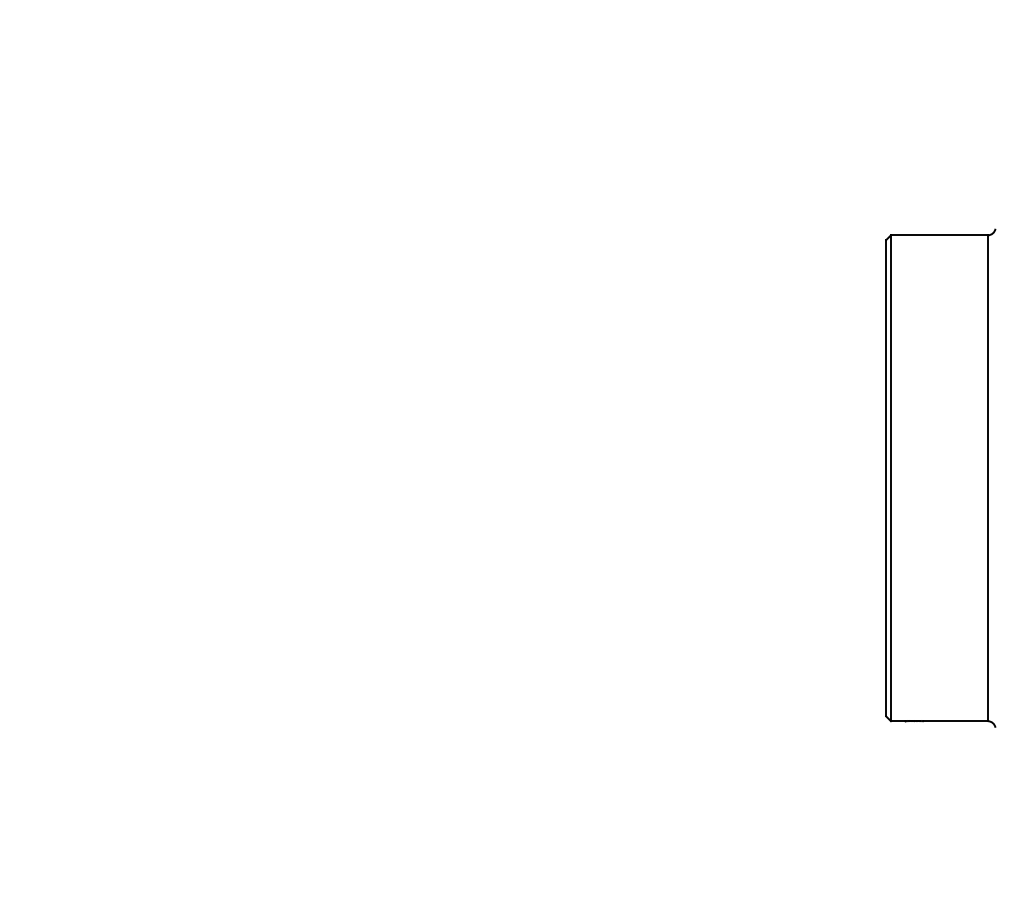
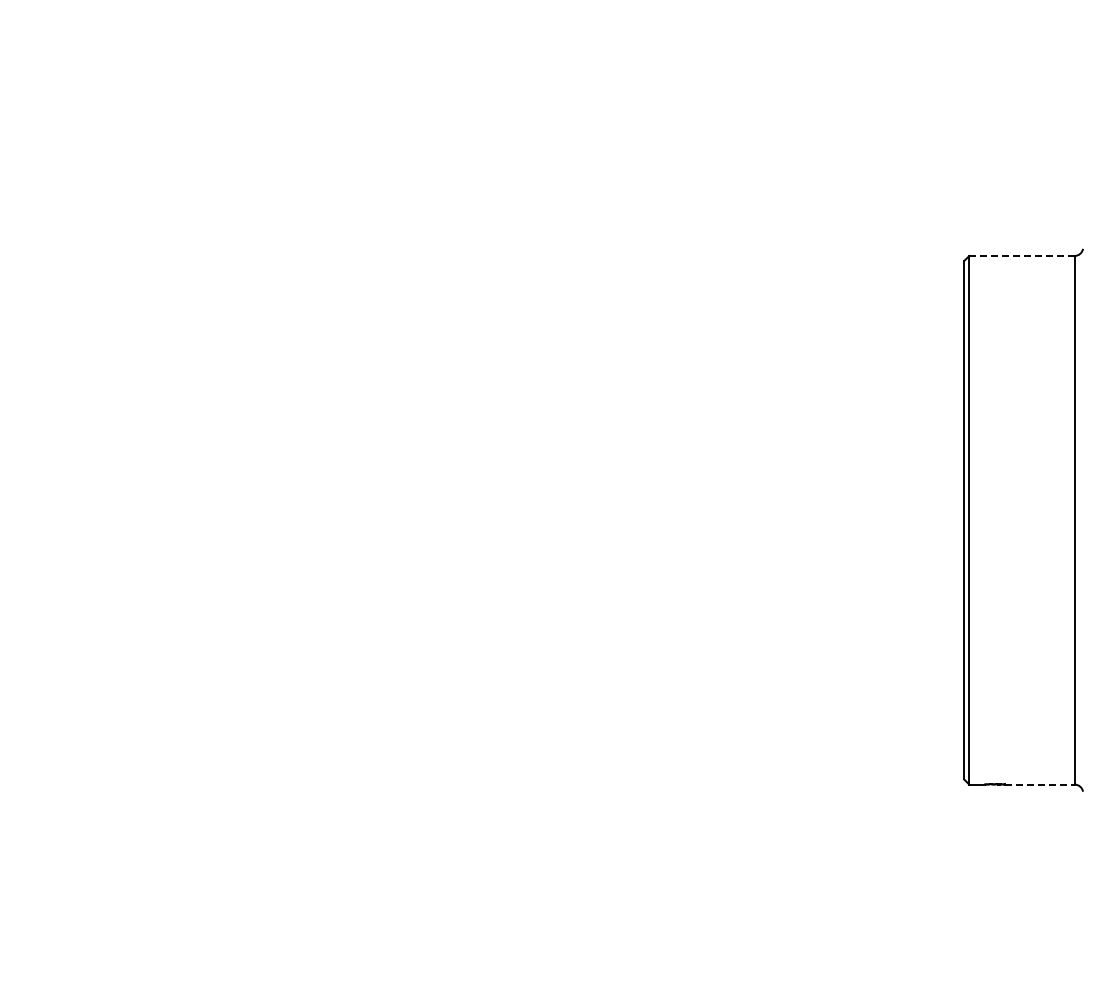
line: (939, 234) -> (1022, 255), solid -> dashed
line: (955, 721) -> (1039, 784), solid -> dashed

